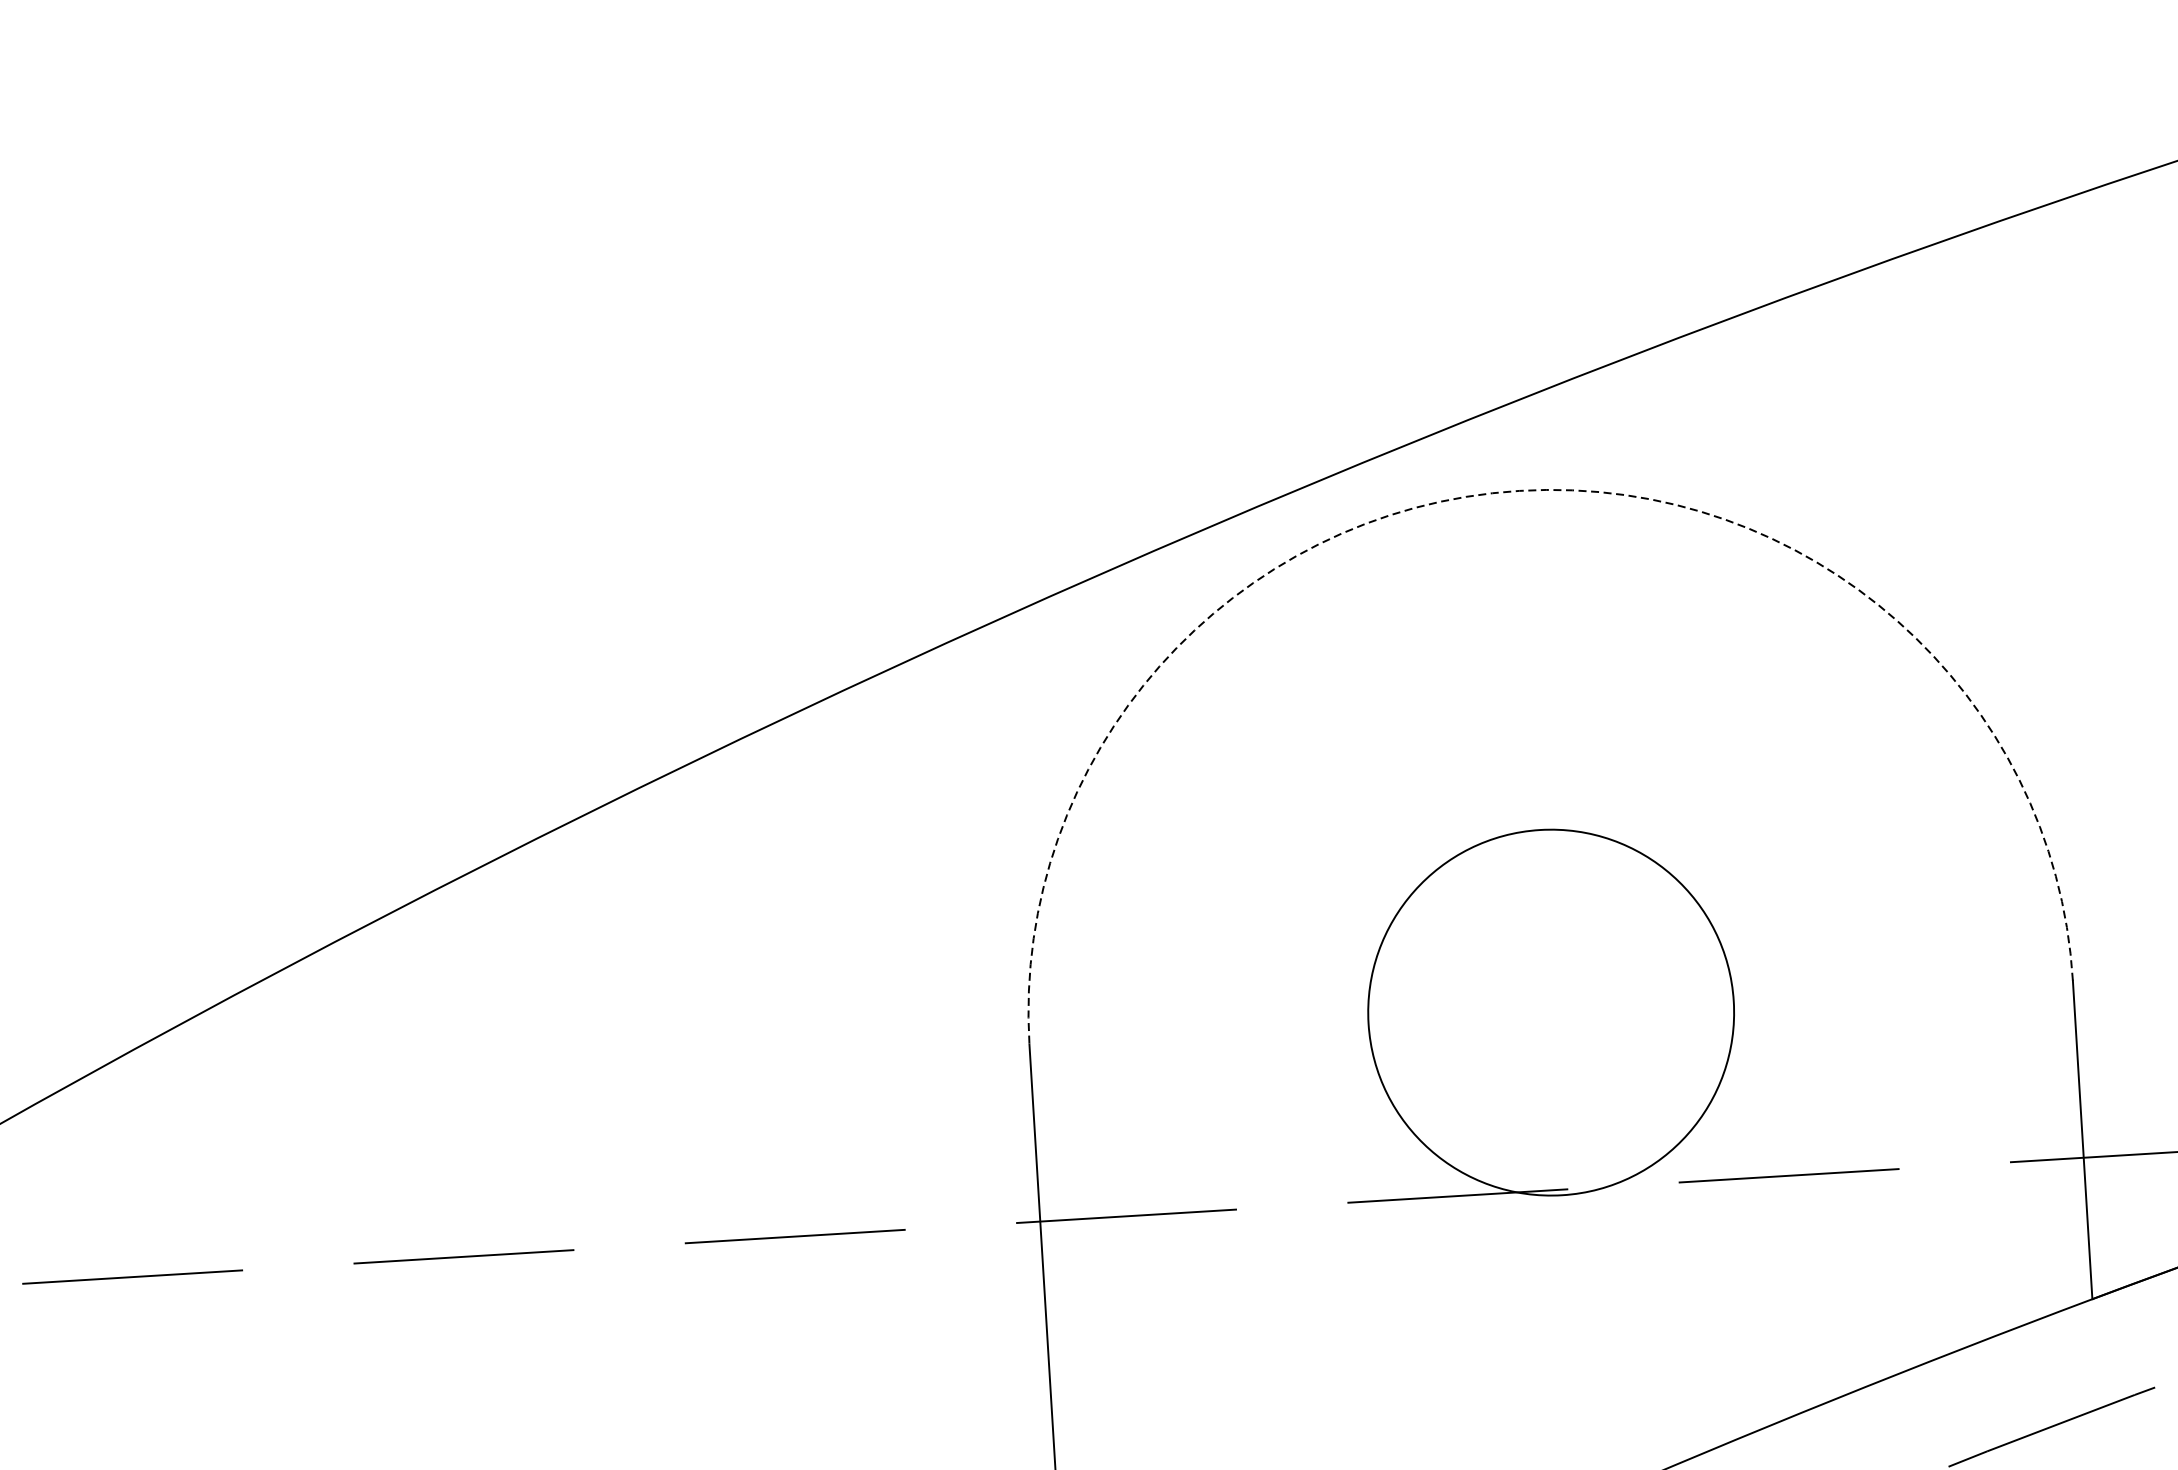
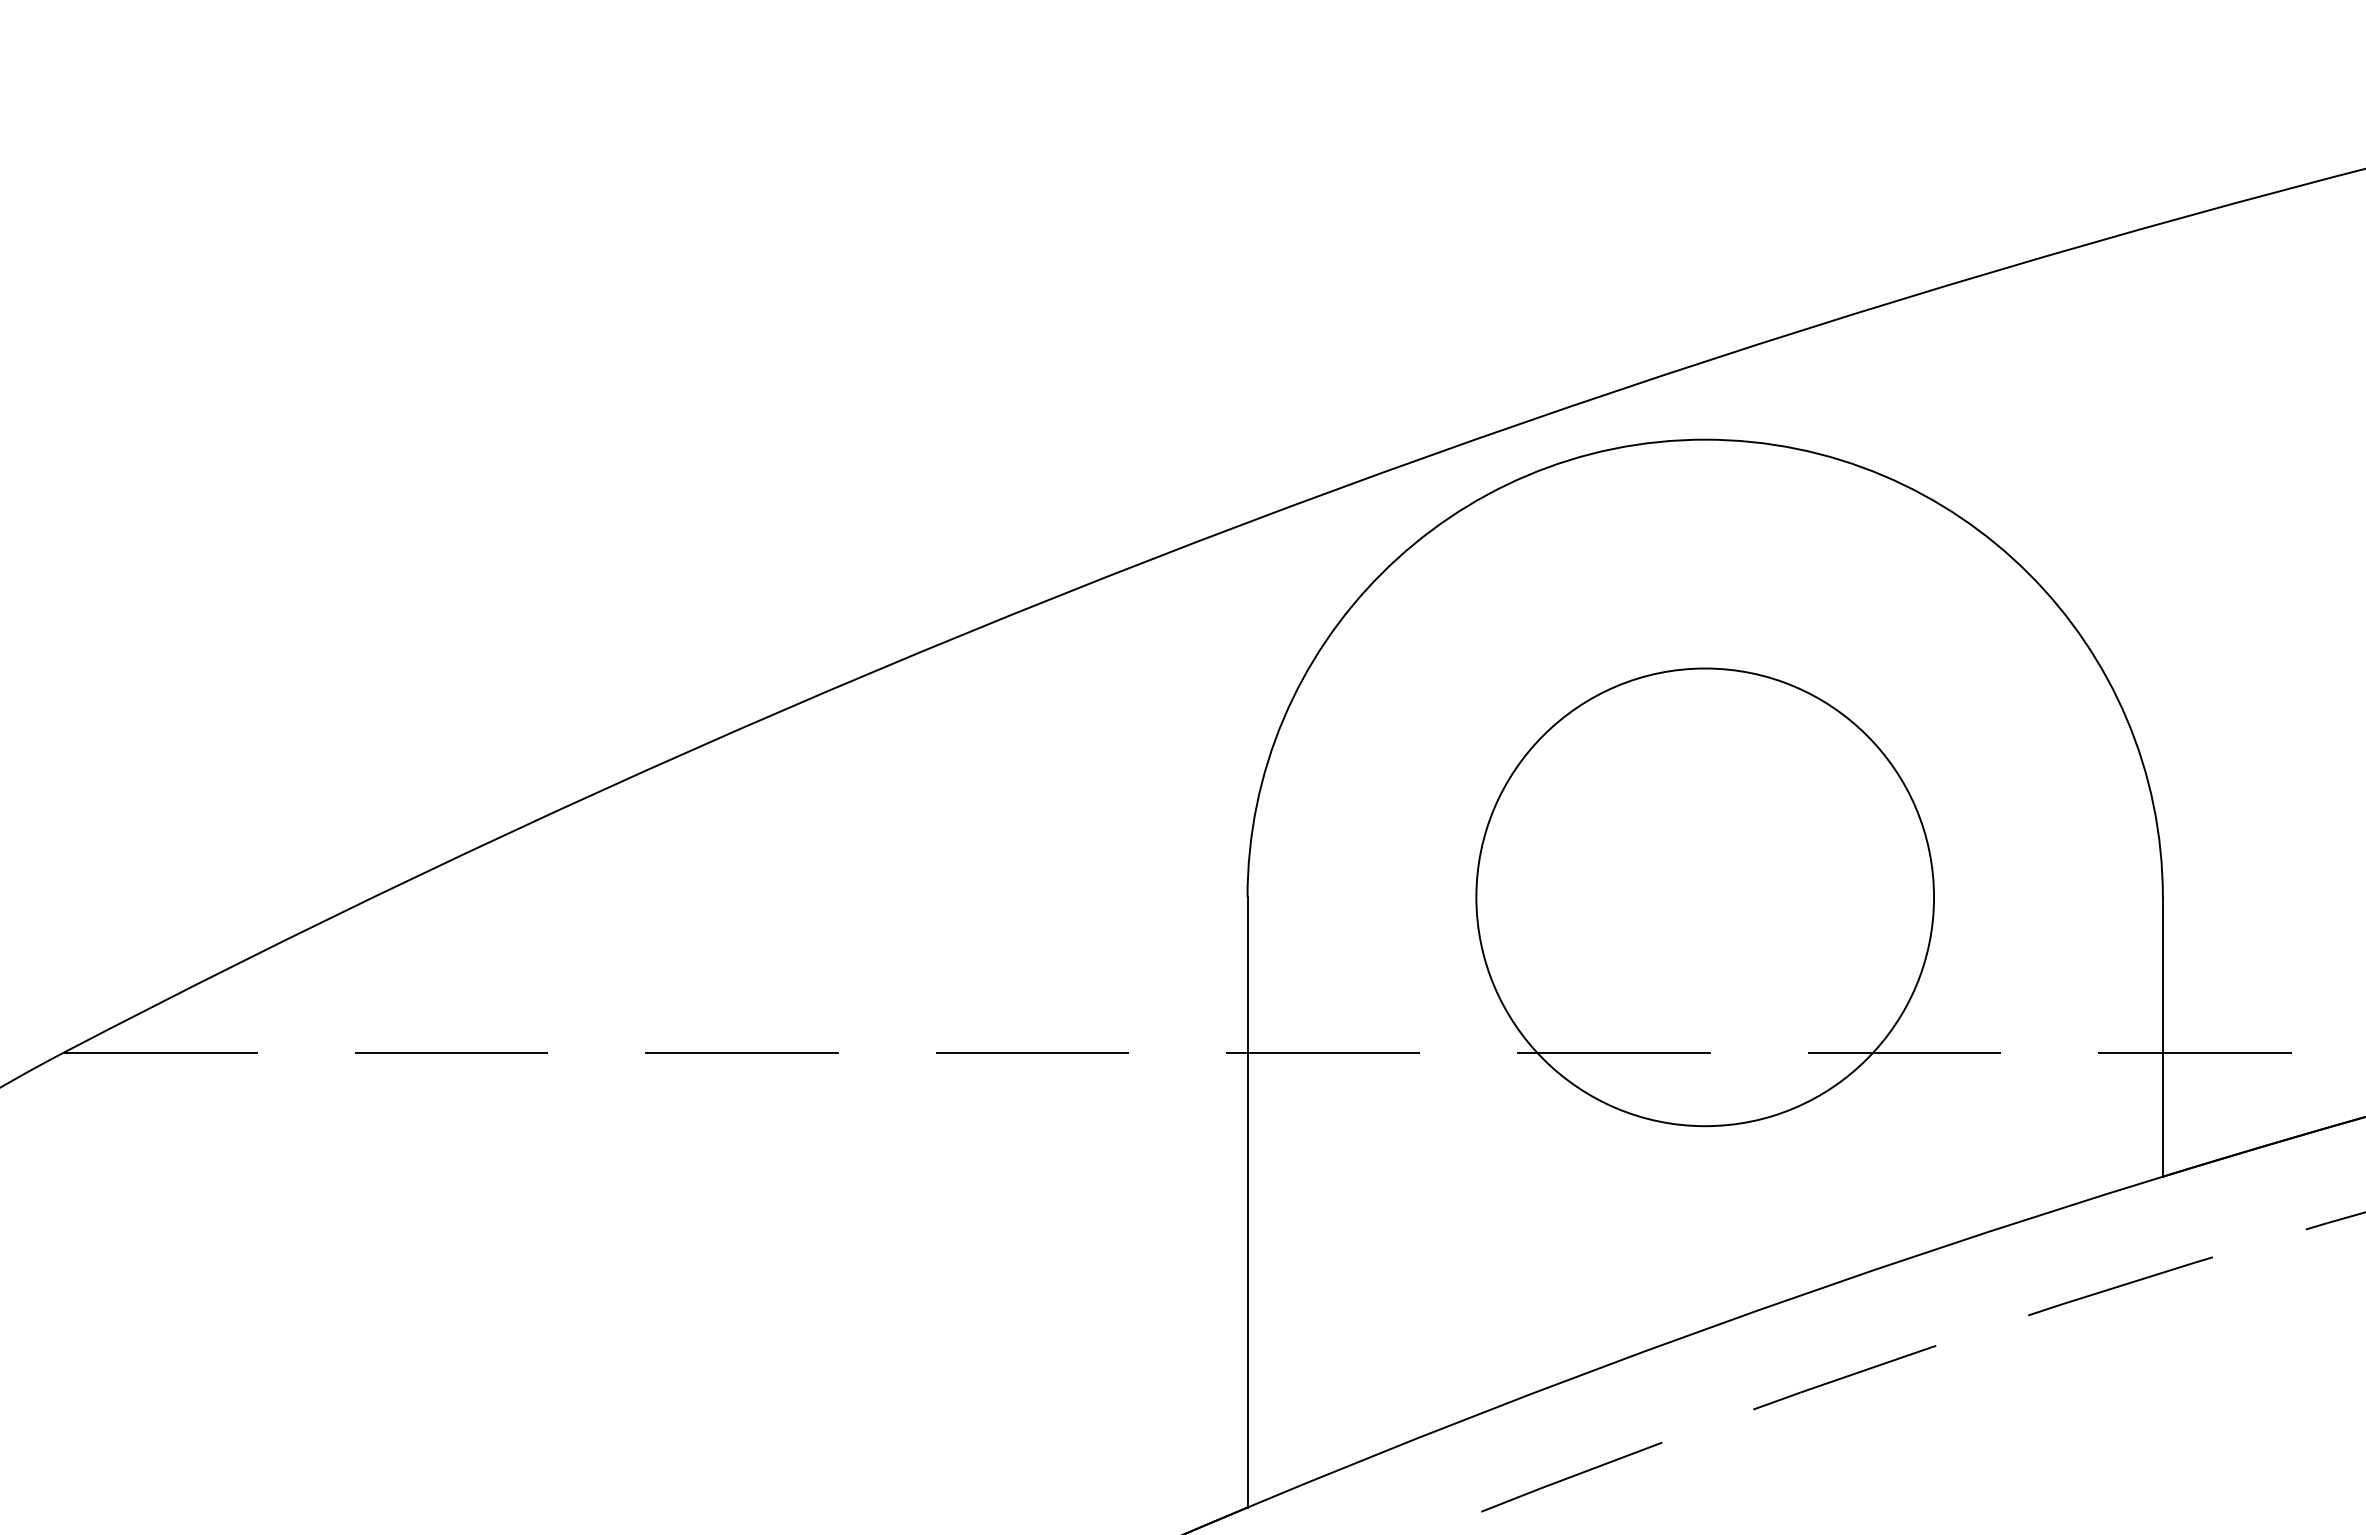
arc: (1519, 490) -> (1705, 439), dashed -> solid
circle: (1551, 1012) -> (1705, 897), size x1.43

